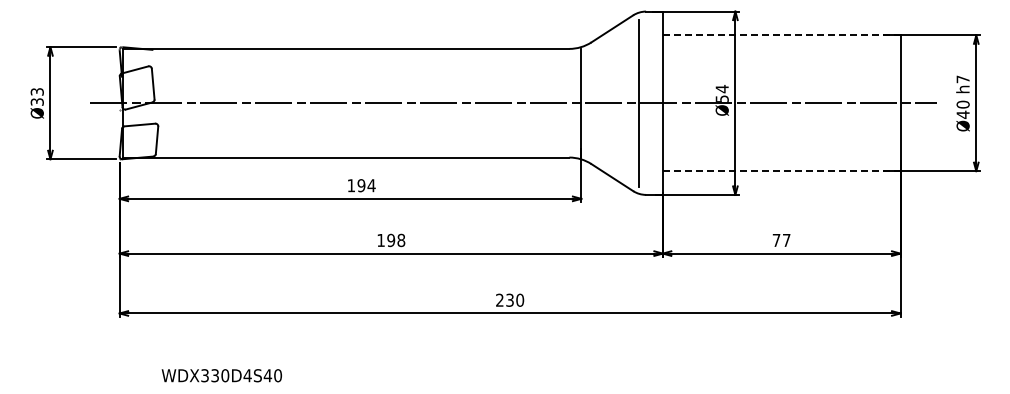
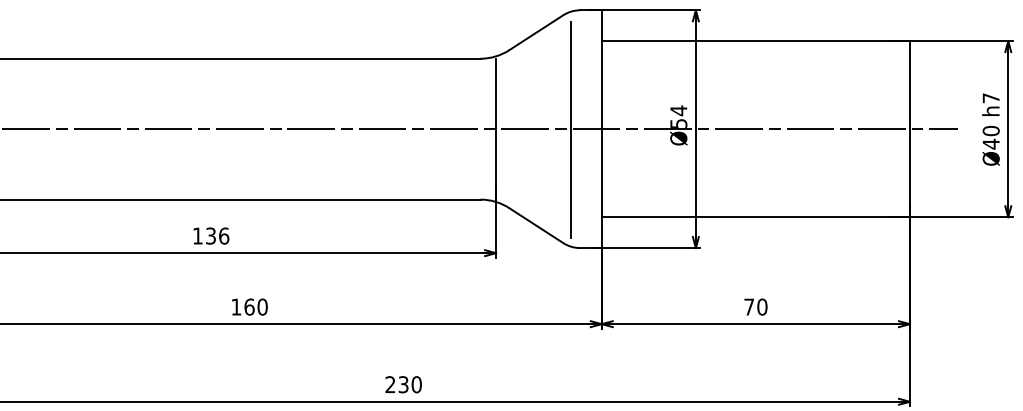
line: (781, 35) -> (755, 41), dashed -> solid
line: (781, 171) -> (755, 217), dashed -> solid
text: (366, 185) -> (217, 235), 194 -> 136
text: (396, 240) -> (256, 307), 198 -> 160
text: (786, 240) -> (762, 307), 77 -> 70

